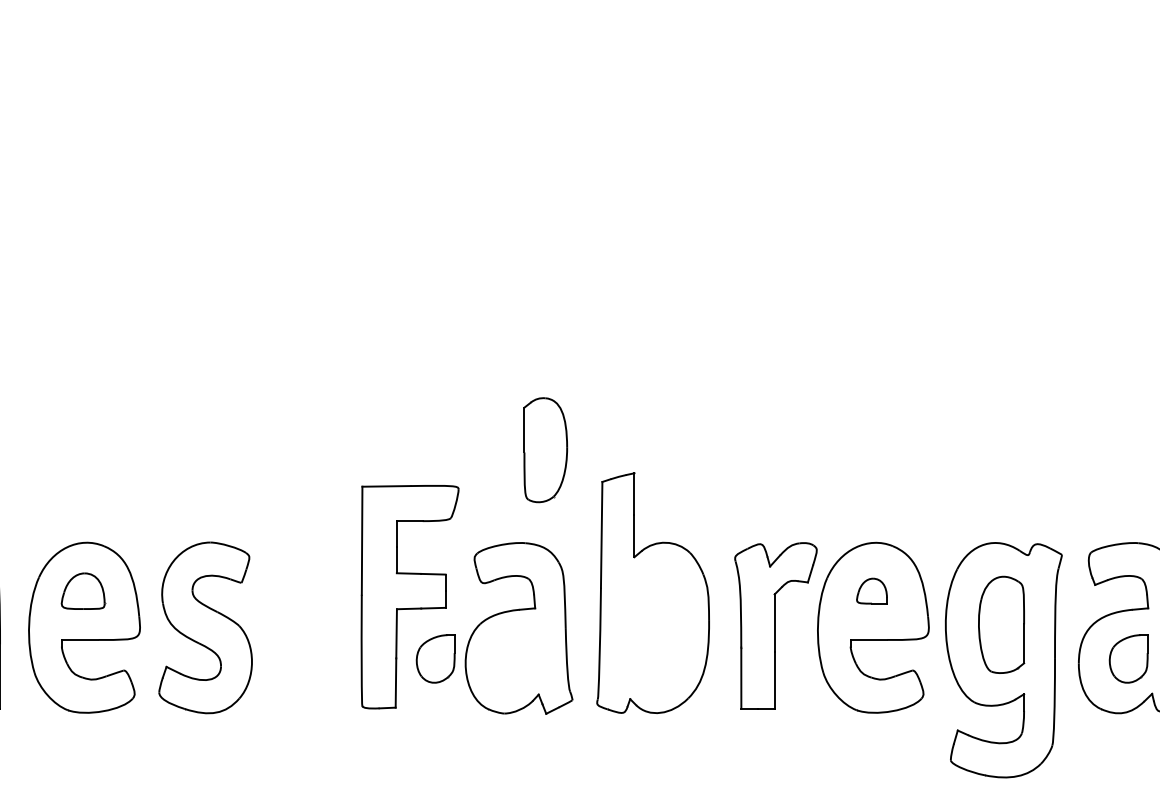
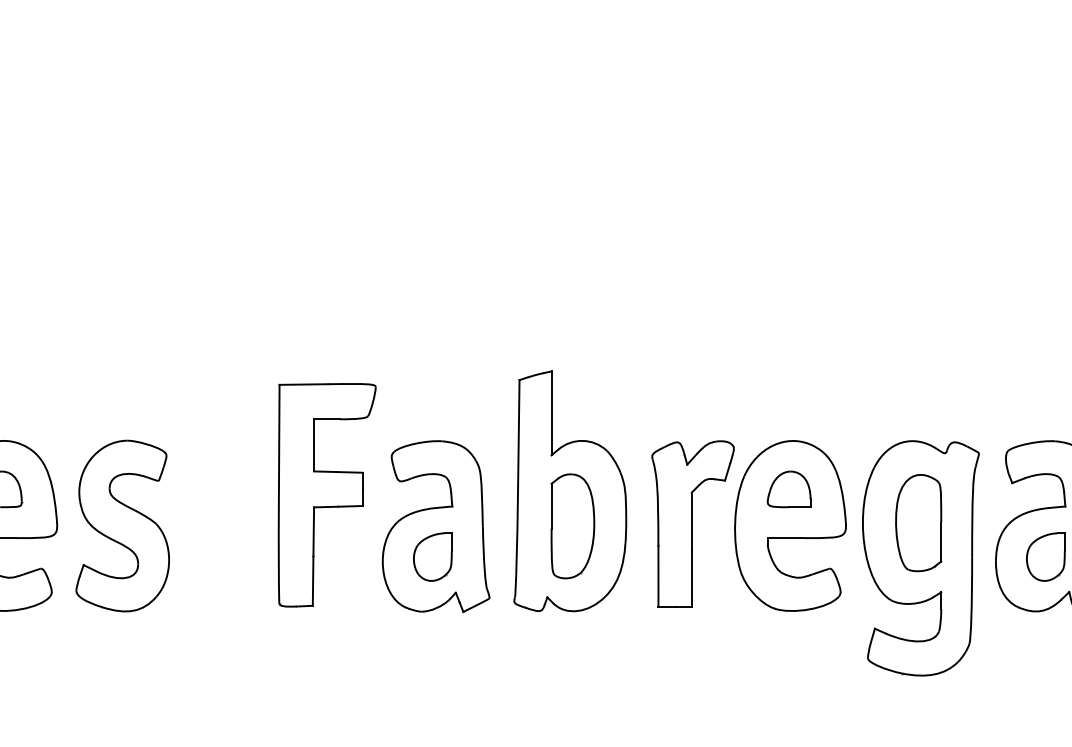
part: (545, 450) -> (572, 526), moved
part: (871, 590) -> (788, 488), size x1.43
part: (435, 658) -> (432, 556), moved

